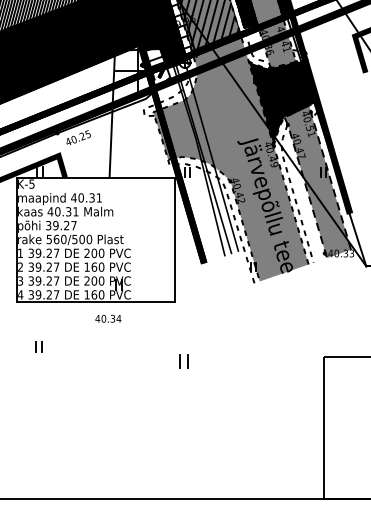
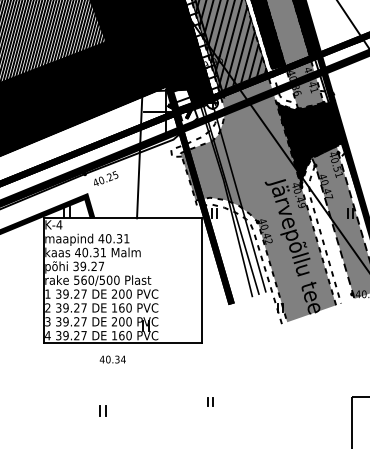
text: (31, 183) -> (58, 224), K-5 -> K-4
text: (108, 318) -> (112, 359), moved
part: (38, 346) -> (101, 410), moved
part: (183, 361) -> (210, 402), size x0.62

